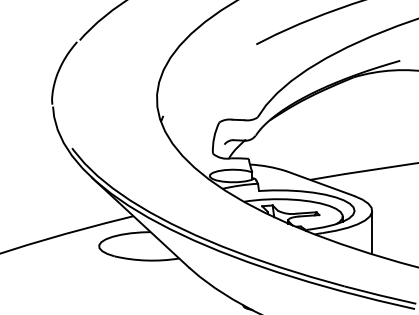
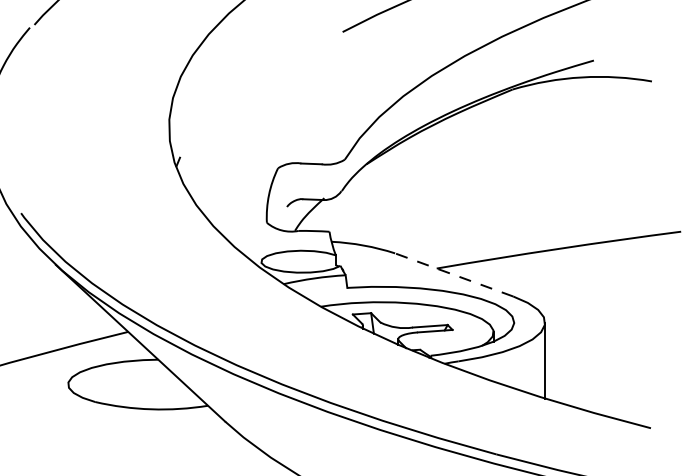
line: (319, 183) -> (452, 274), solid -> dashed

